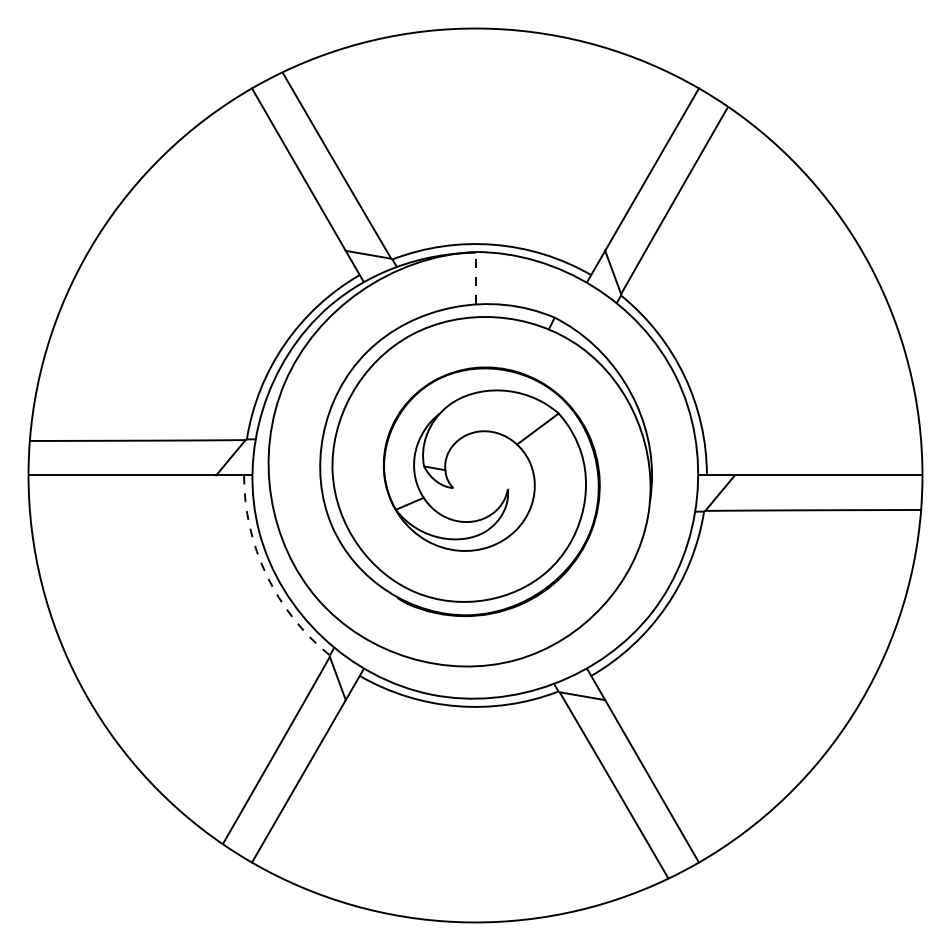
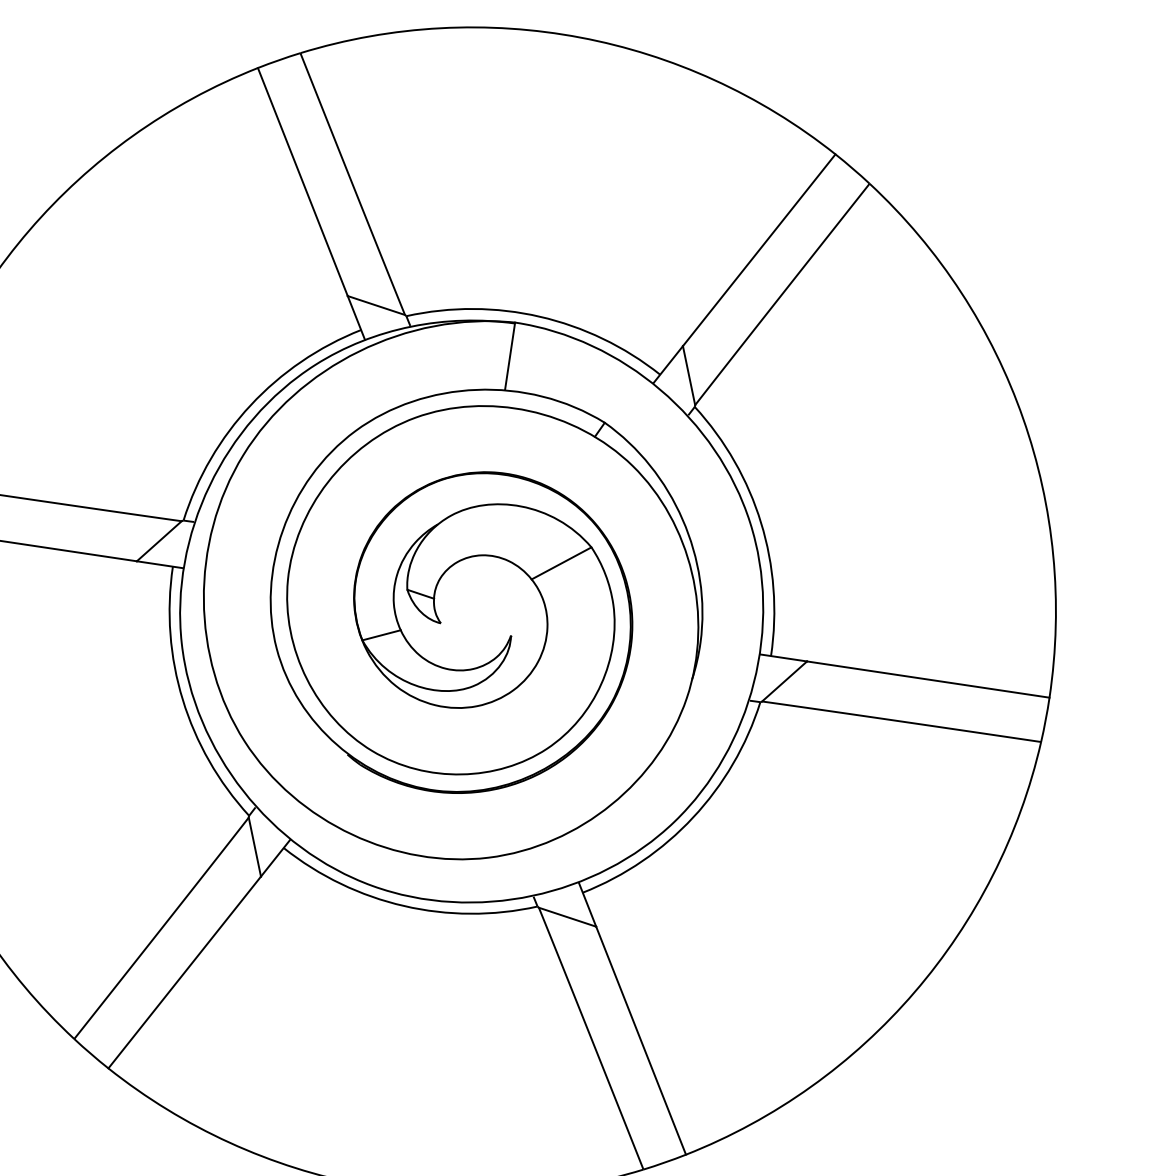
line: (475, 277) -> (510, 355), dashed -> solid
arc: (266, 575) -> (182, 700), dashed -> solid

